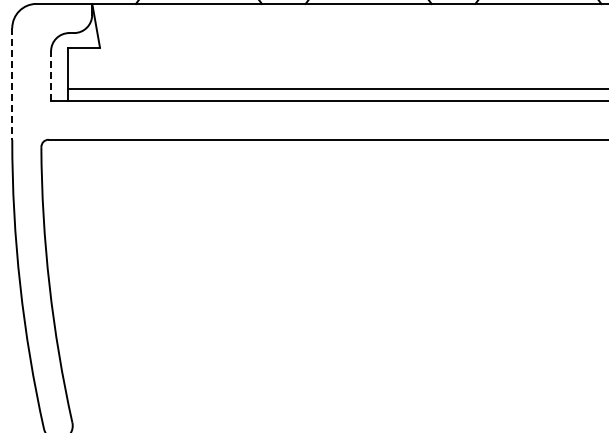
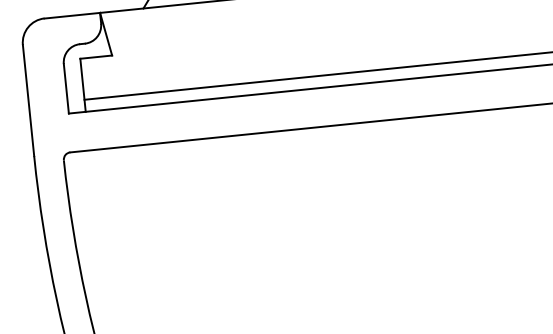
line: (51, 76) -> (66, 89), dashed -> solid
line: (12, 83) -> (28, 100), dashed -> solid

